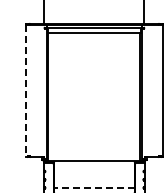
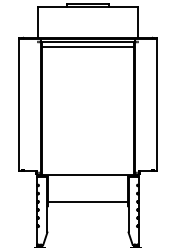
line: (25, 90) -> (19, 104), dashed -> solid
line: (93, 187) -> (87, 201), dashed -> solid

